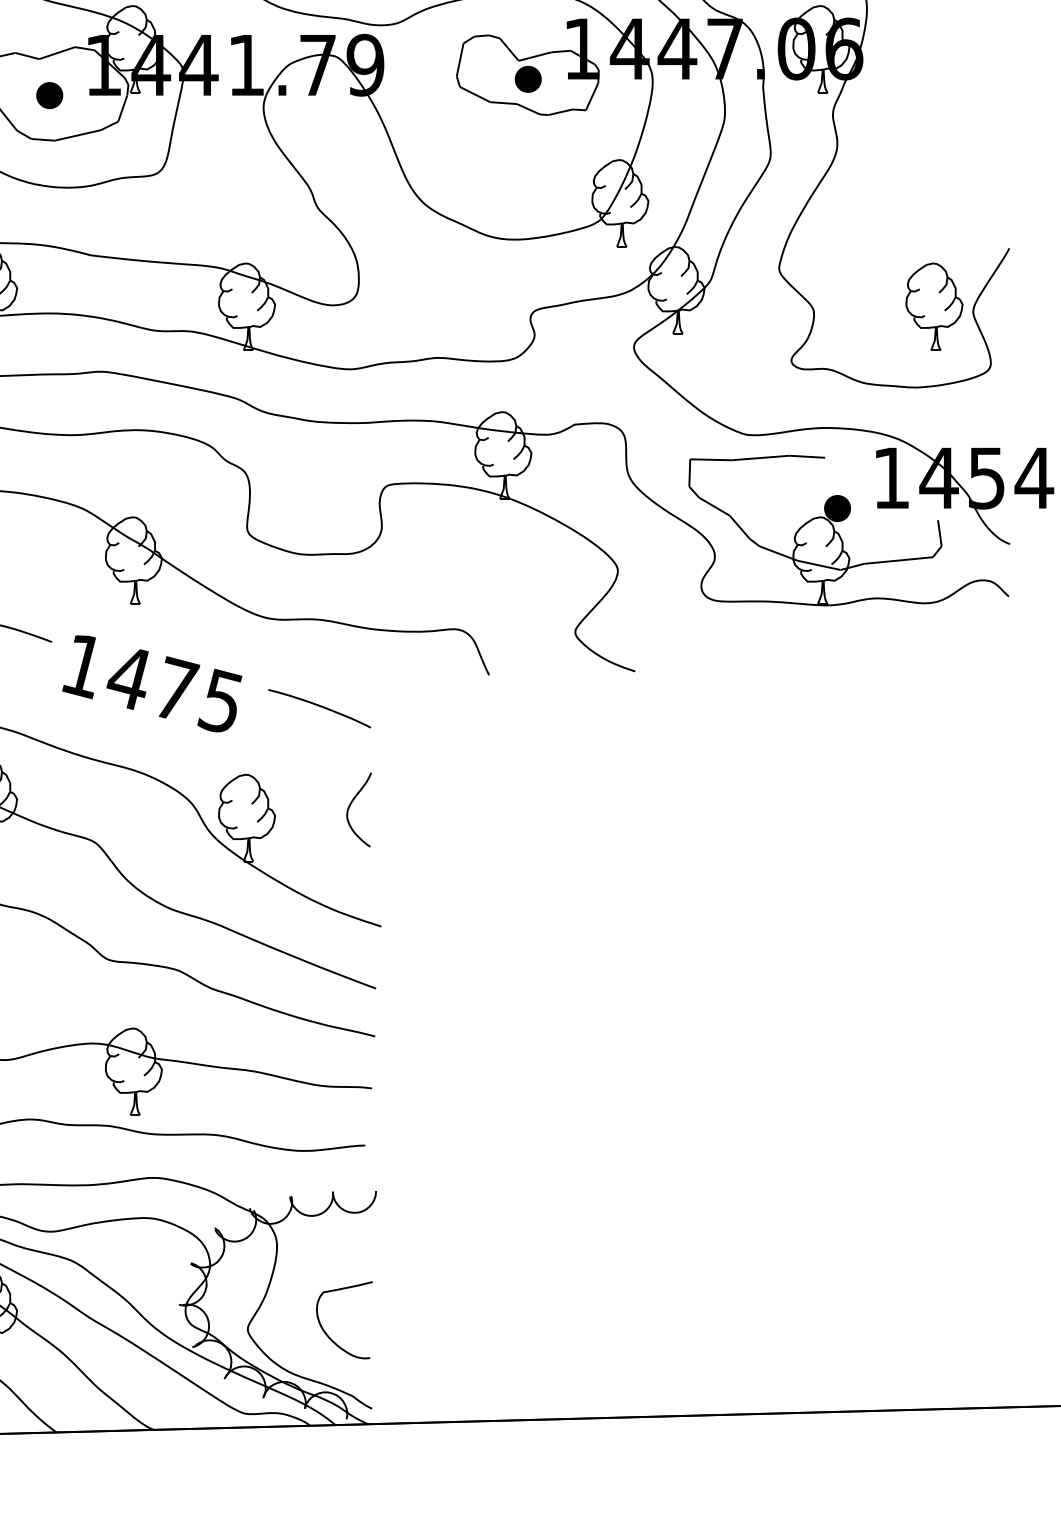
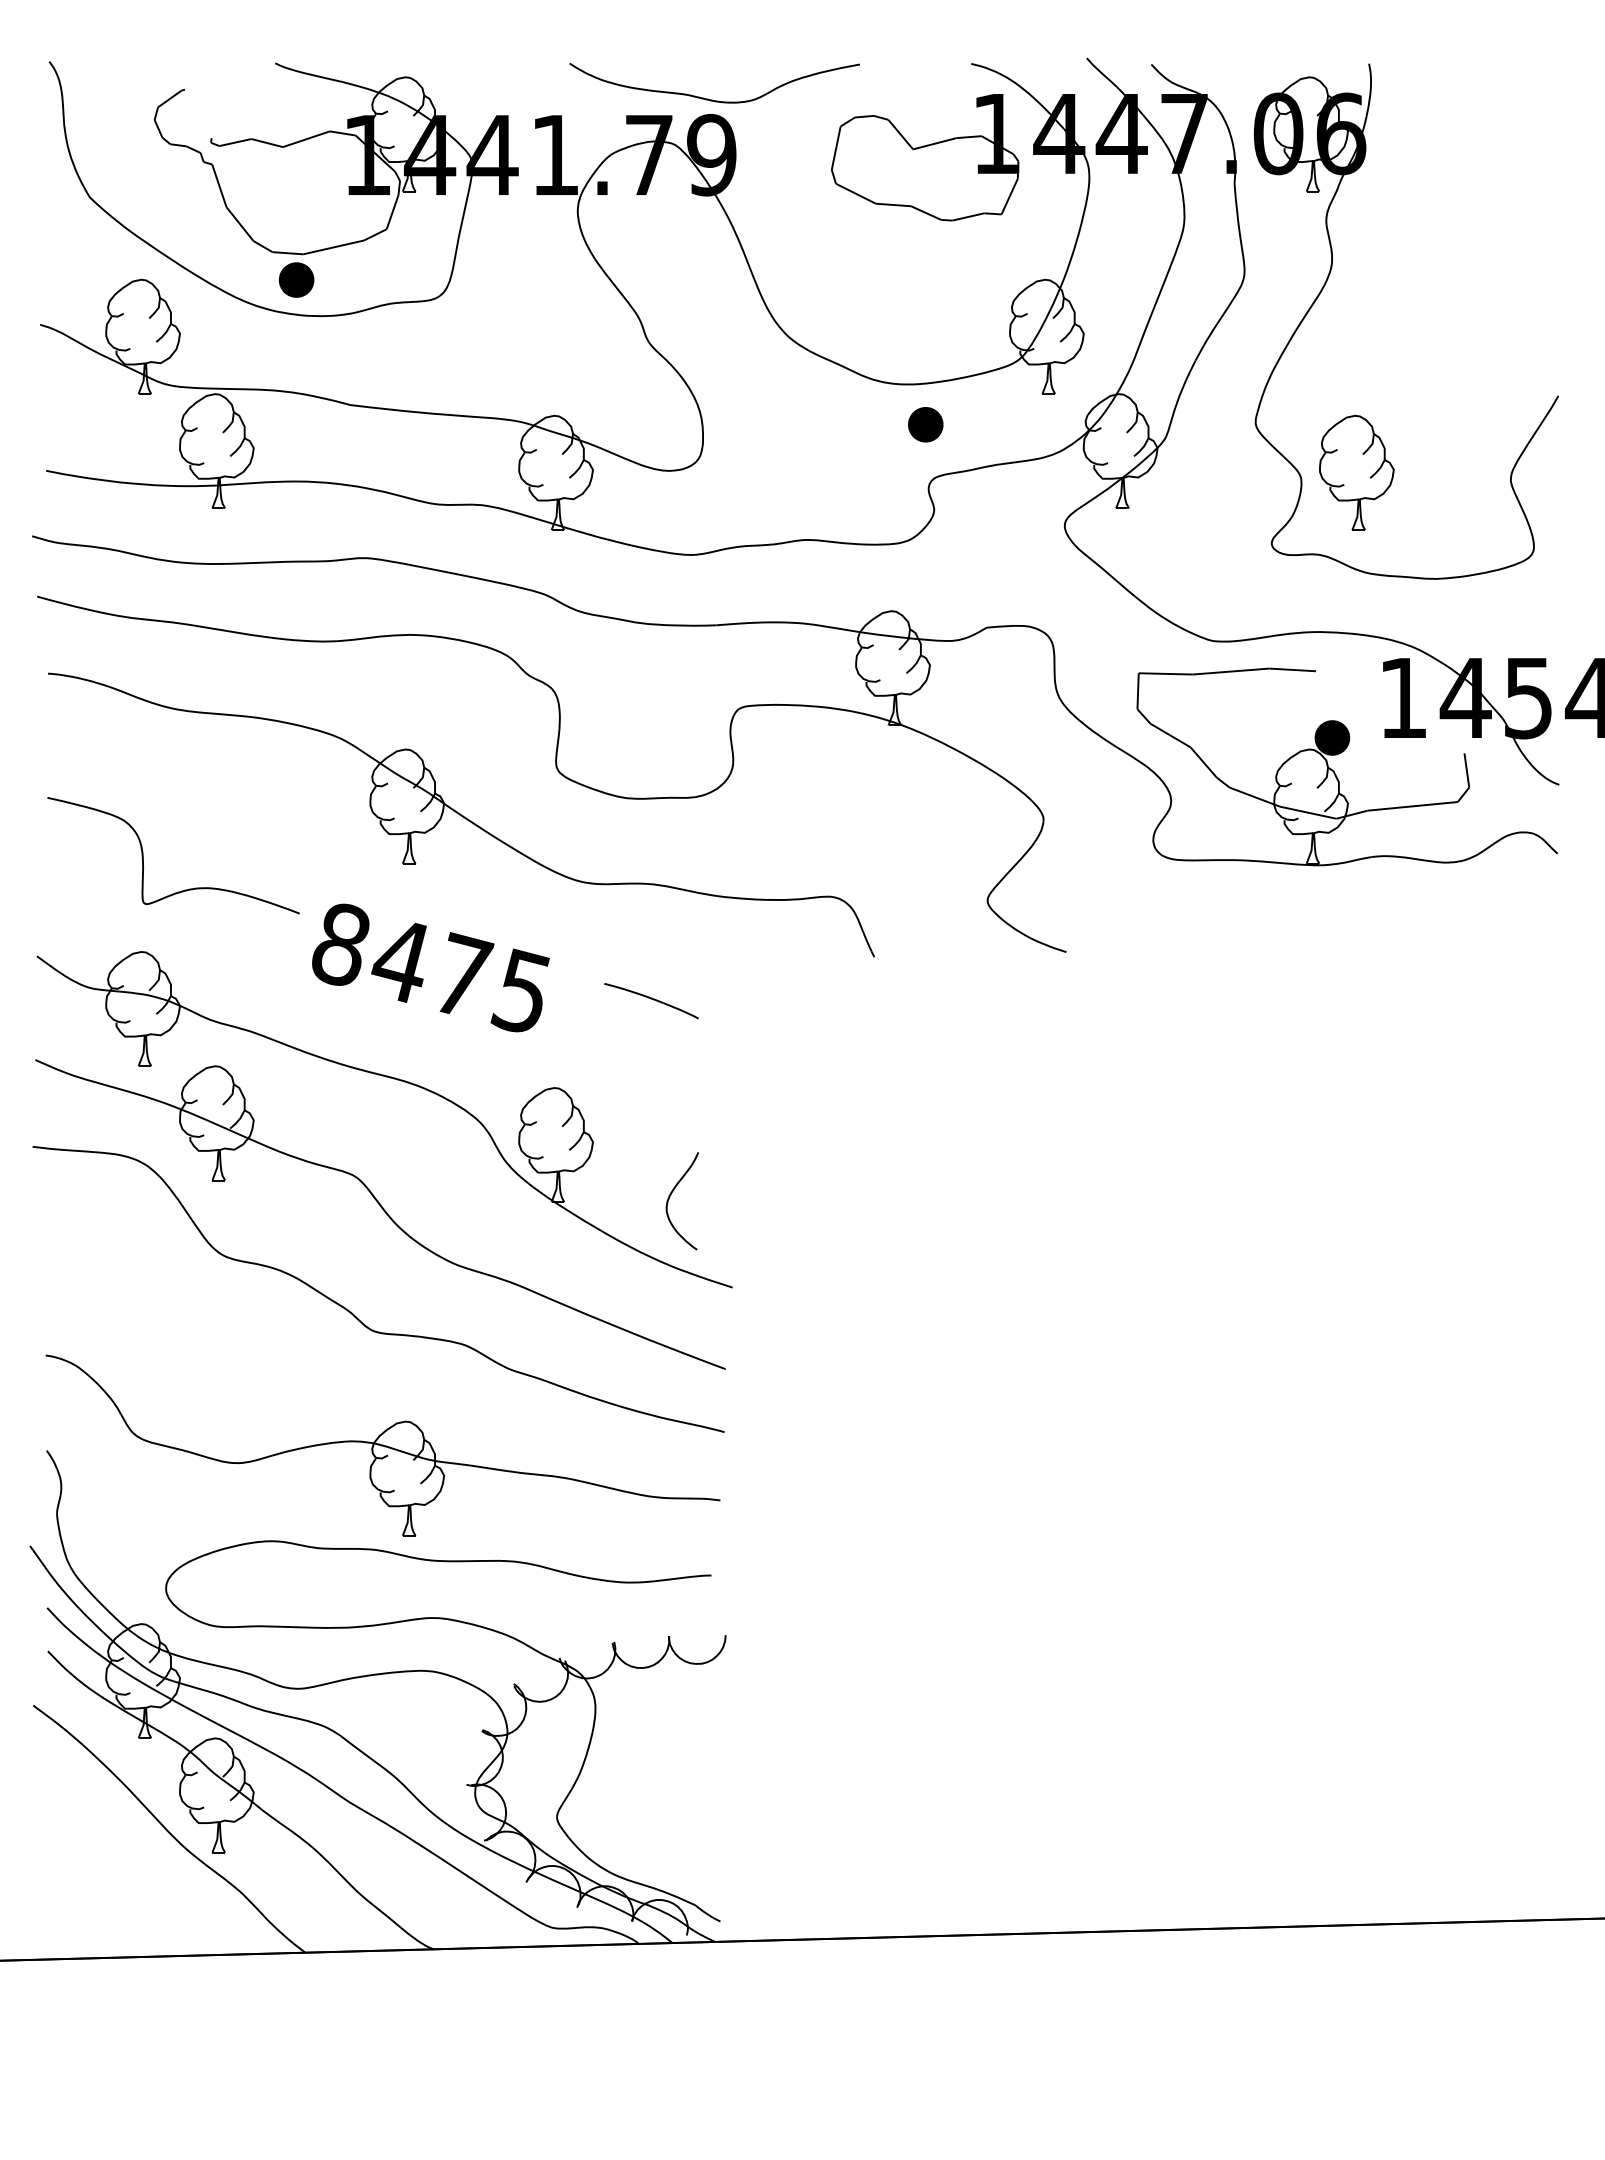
part: (528, 79) -> (925, 424), moved
part: (49, 95) -> (296, 279), moved
part: (934, 306) -> (1356, 472), moved
text: (83, 666) -> (340, 945), 1475 -> 8475
part: (319, 708) -> (651, 1000), size x0.7
curve: (350, 807) -> (670, 1197), moved
curve: (328, 1335) -> (663, 1825), removed

